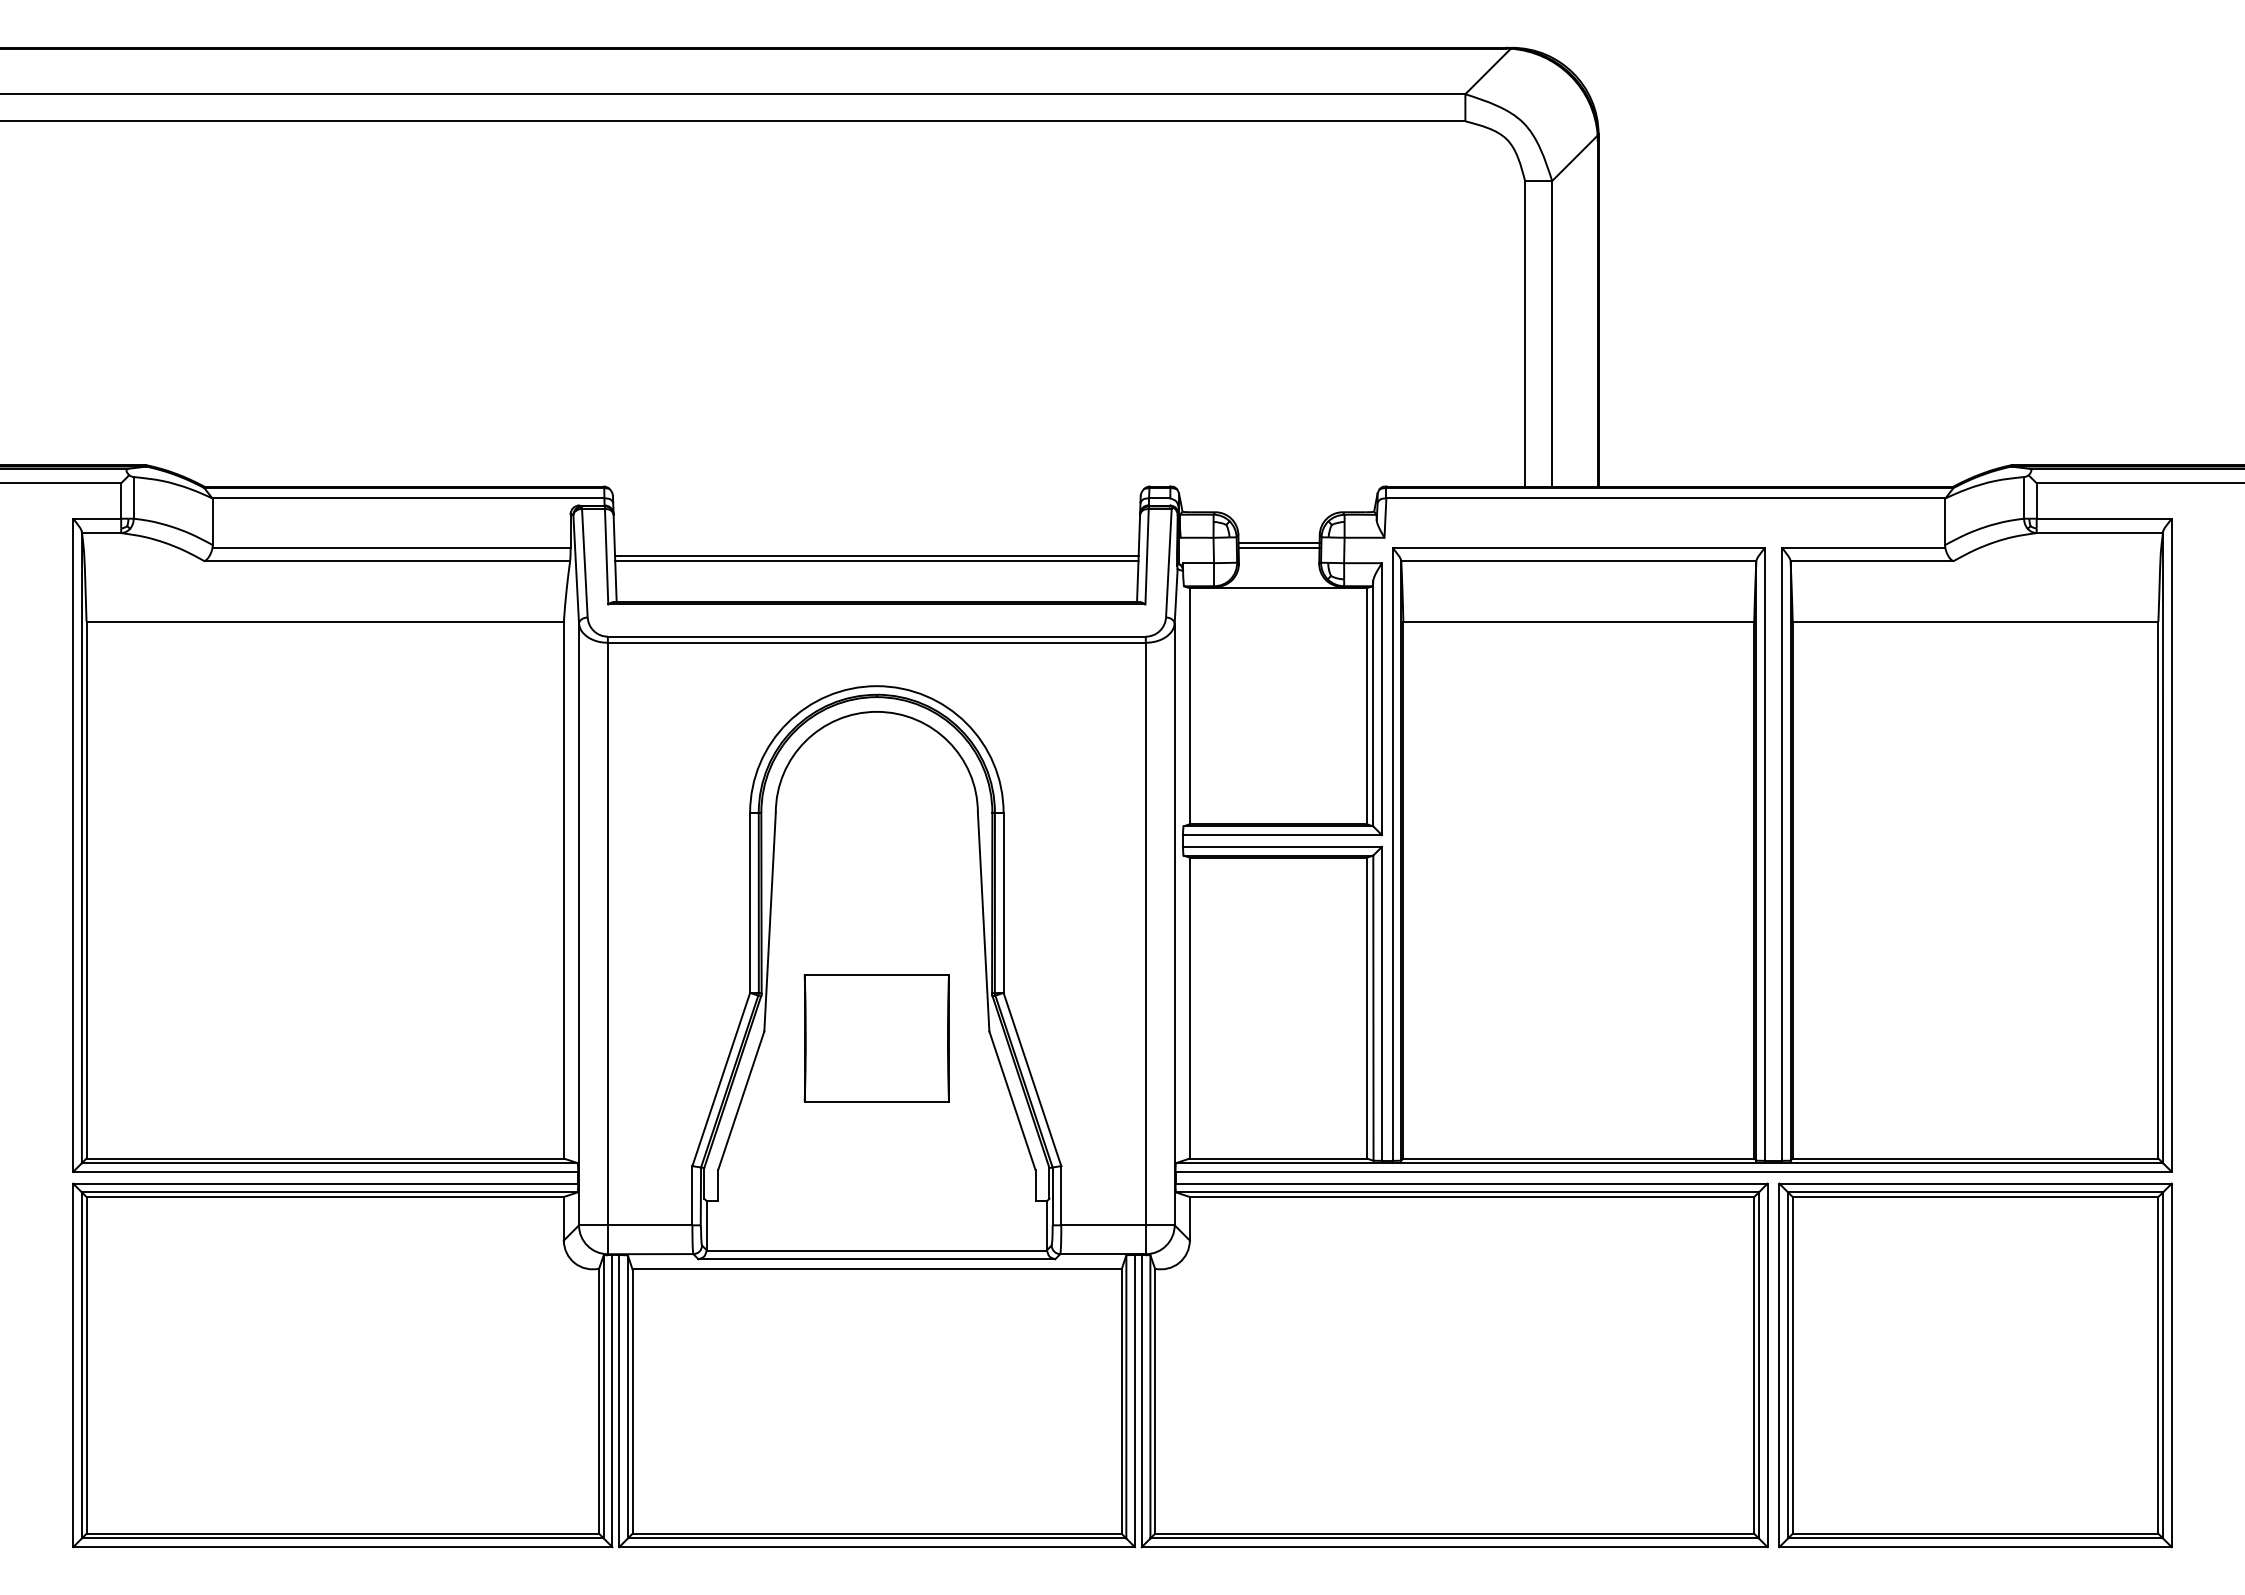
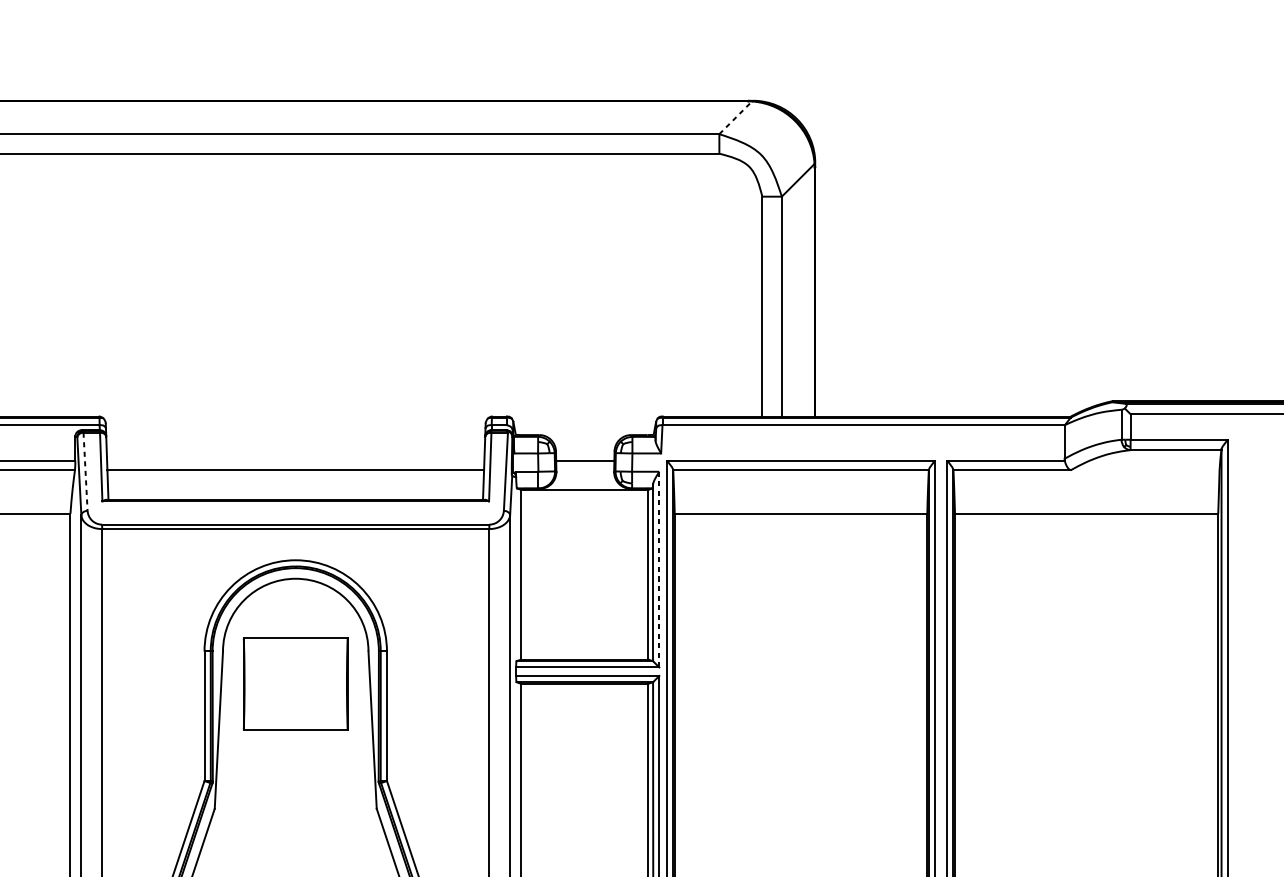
line: (1488, 71) -> (736, 117), solid -> dashed
line: (1278, 542) -> (584, 456), removed
line: (876, 555) -> (295, 466), removed
line: (584, 563) -> (85, 471), solid -> dashed
line: (1381, 699) -> (658, 569), solid -> dashed
part: (876, 1038) -> (295, 684), moved

